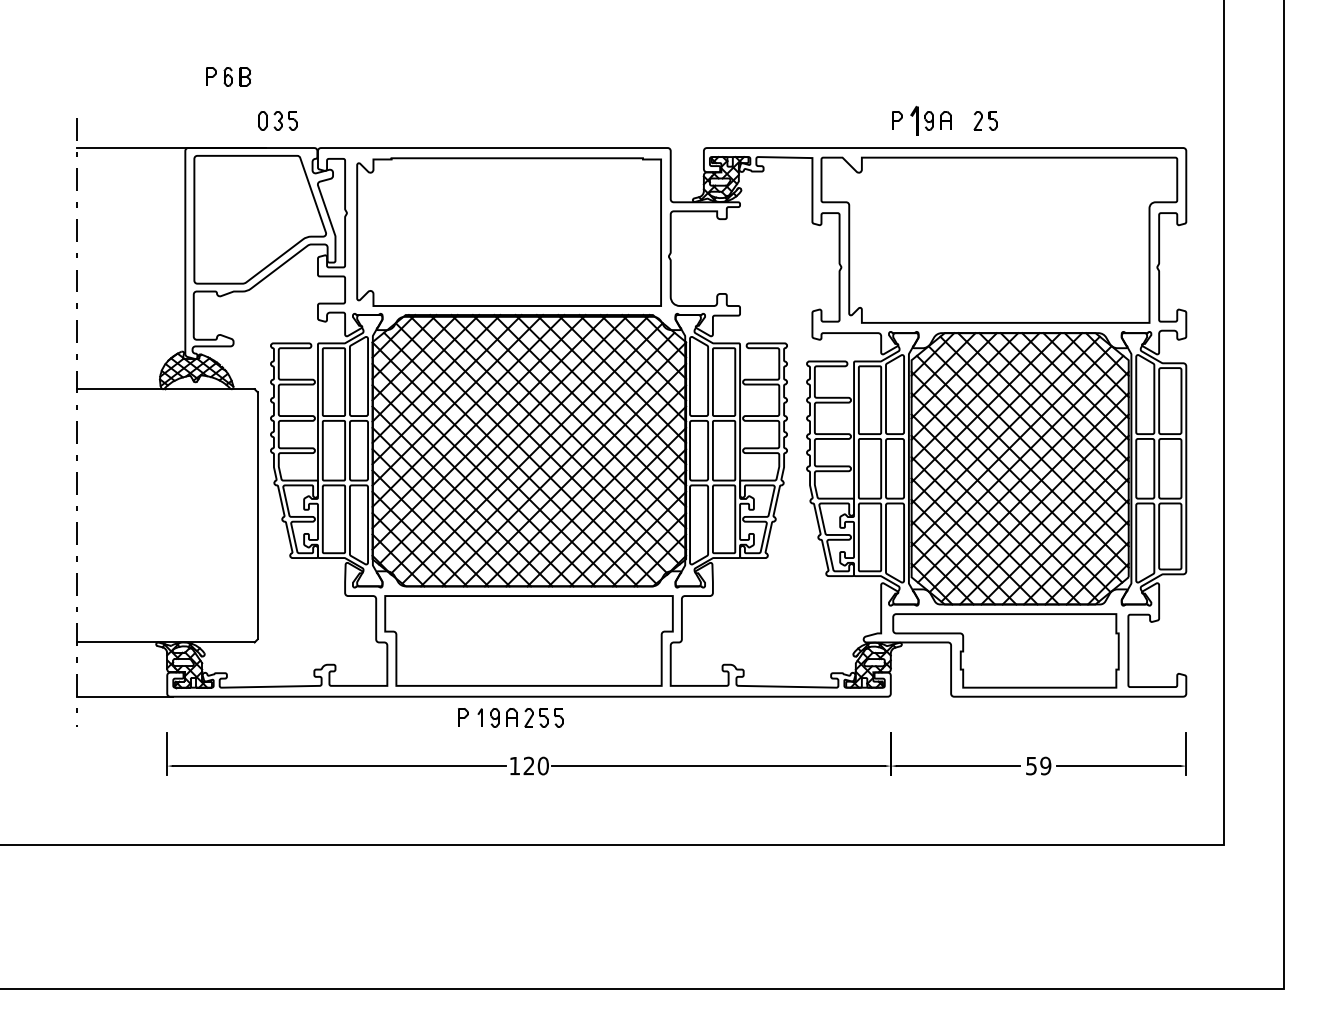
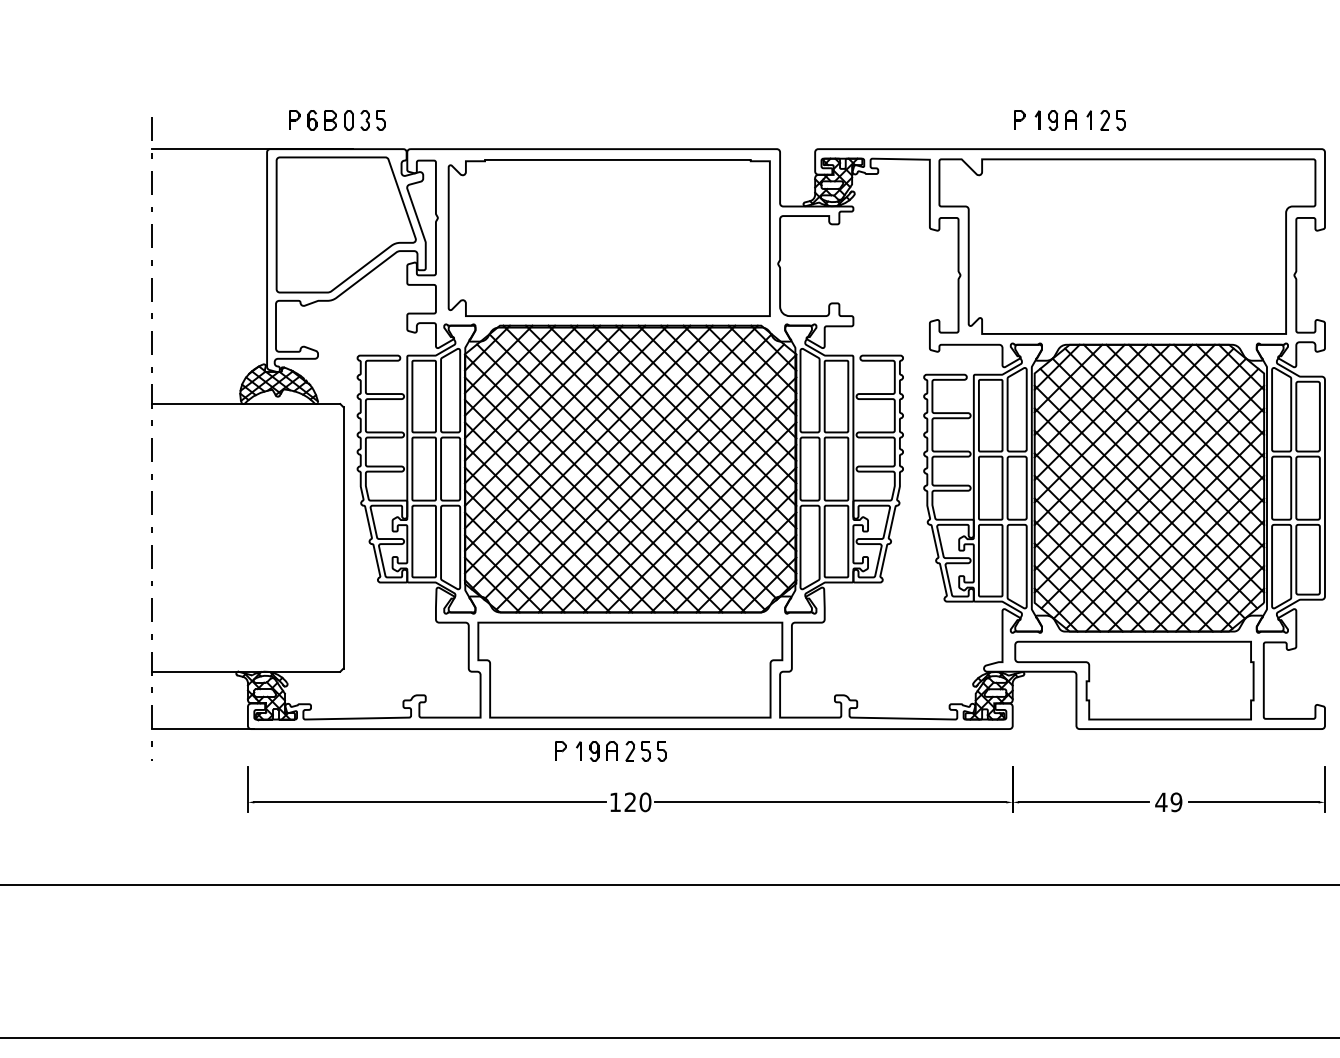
part: (228, 76) -> (312, 120), moved
part: (913, 120) -> (1036, 120), size x0.62
part: (962, 120) -> (1088, 120), added
text: (1031, 766) -> (1161, 802), 59 -> 49

